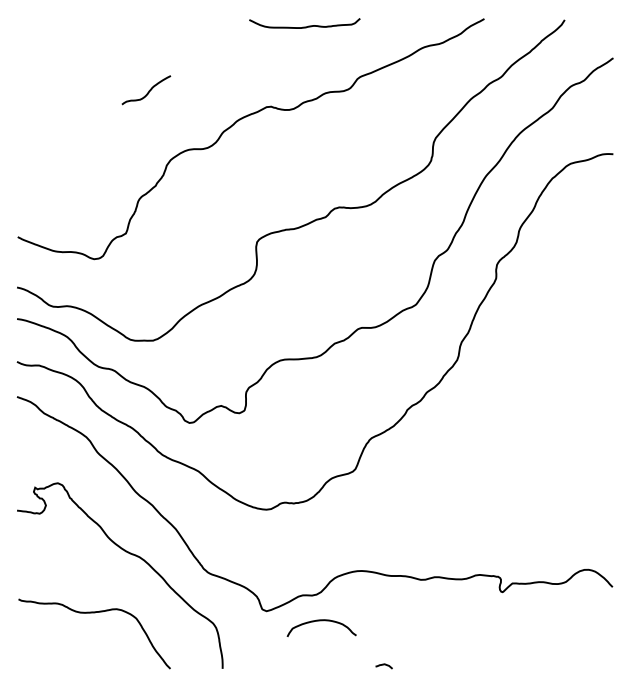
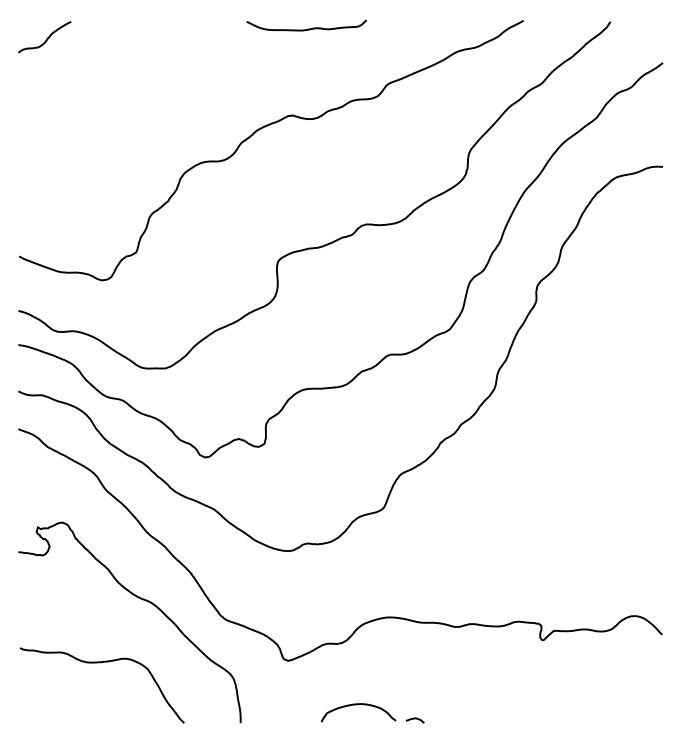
curve: (304, 26) -> (306, 28), moved
curve: (148, 90) -> (46, 37), moved
curve: (321, 621) -> (358, 705), moved

